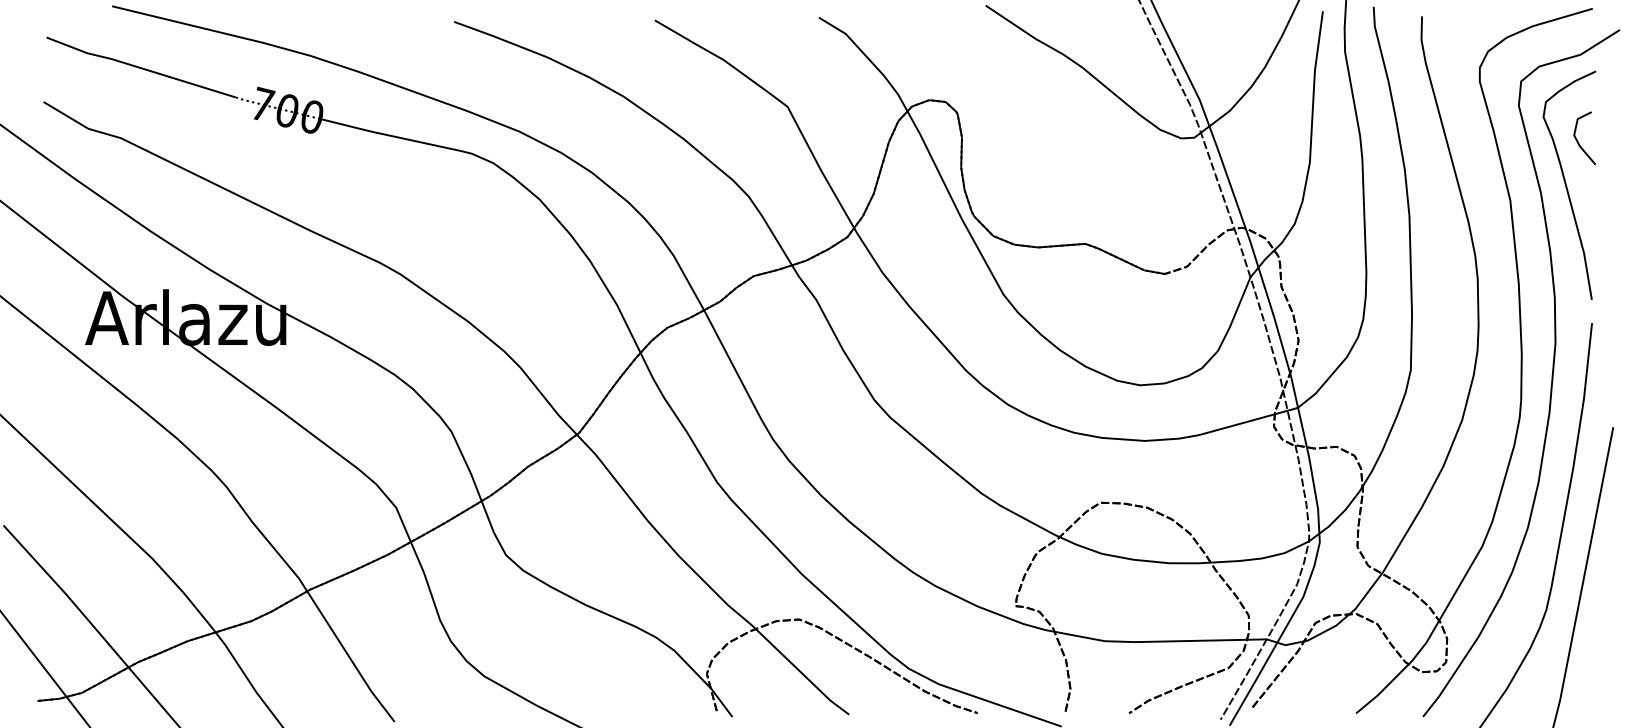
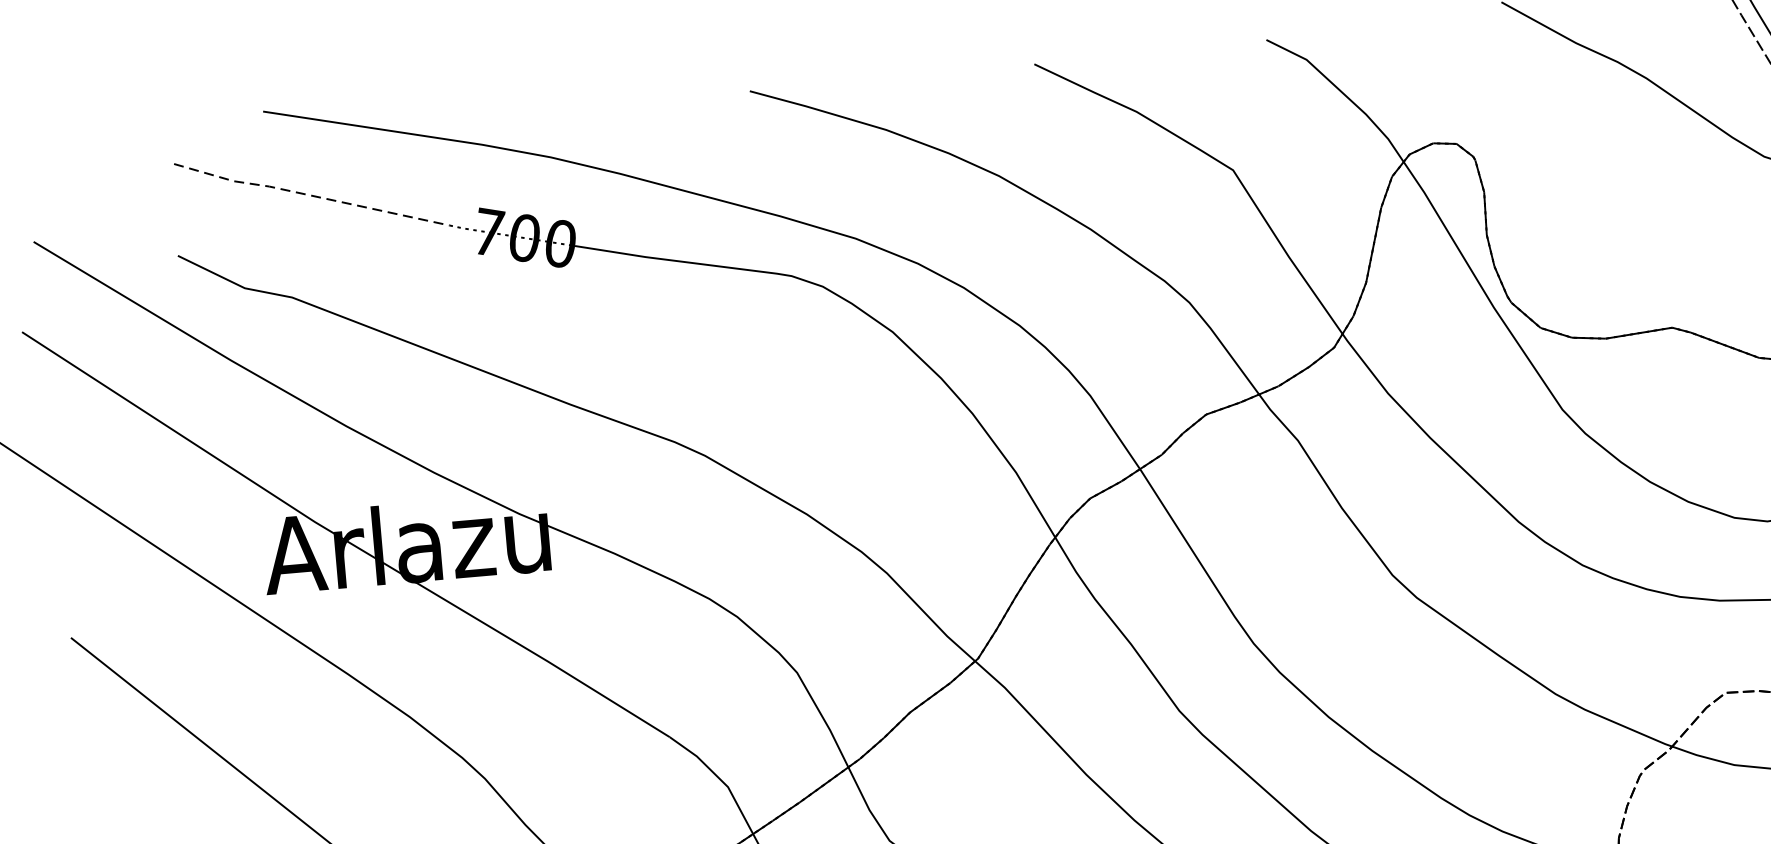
line: (139, 67) -> (309, 194), solid -> dashed

